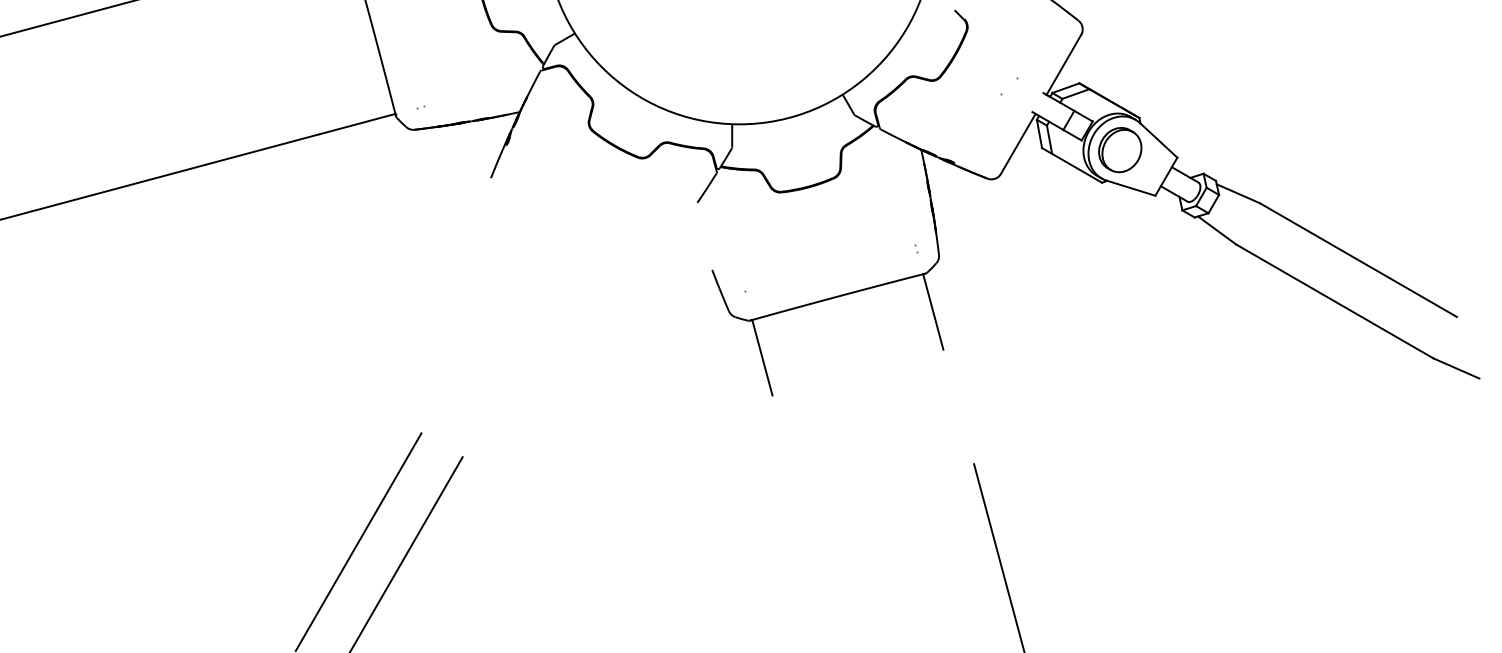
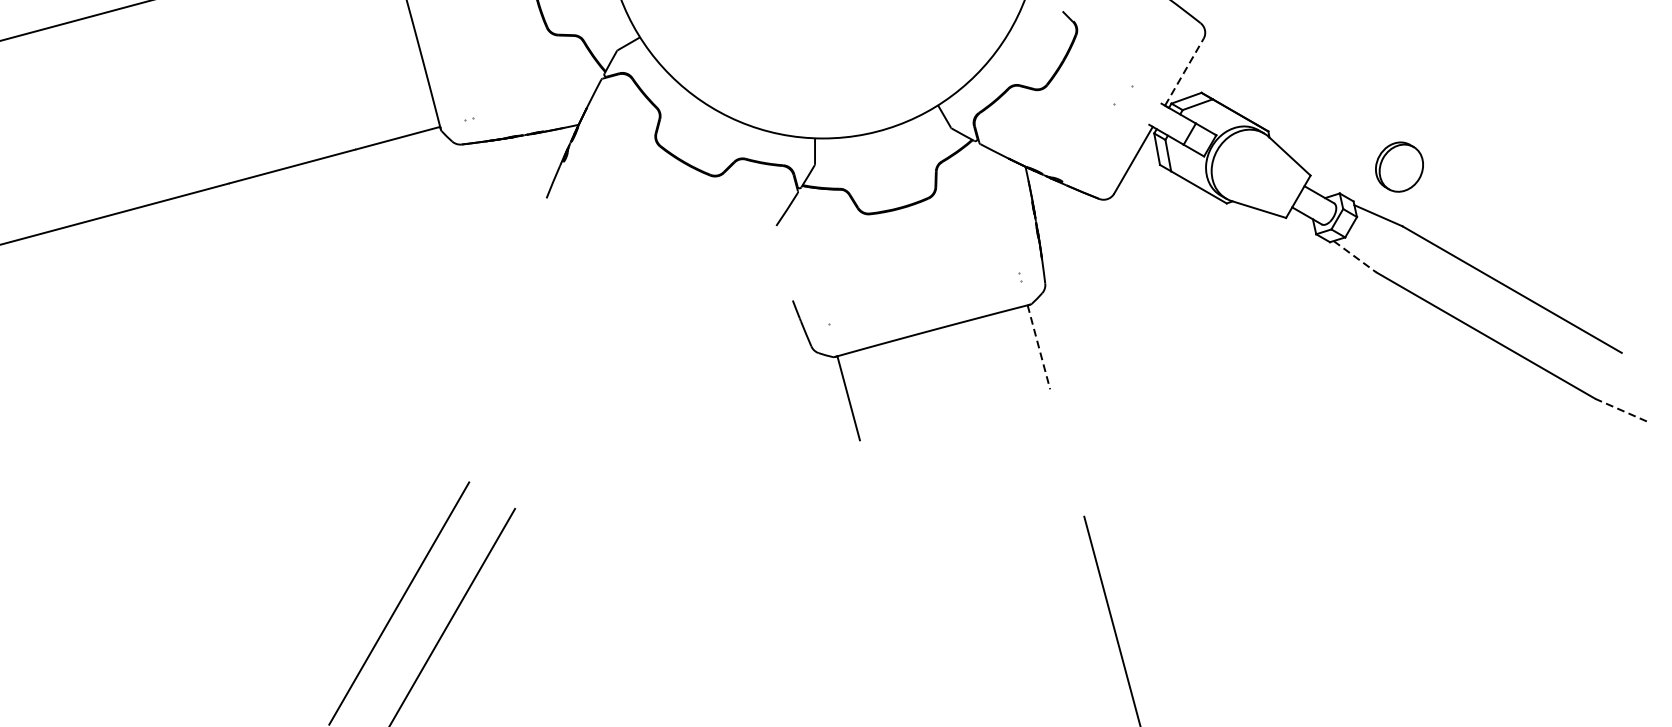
line: (1063, 64) -> (1183, 71), solid -> dashed
part: (1120, 150) -> (1399, 167), moved
line: (1217, 230) -> (1355, 256), solid -> dashed
line: (933, 312) -> (1039, 347), solid -> dashed
line: (1456, 368) -> (1621, 410), solid -> dashed

